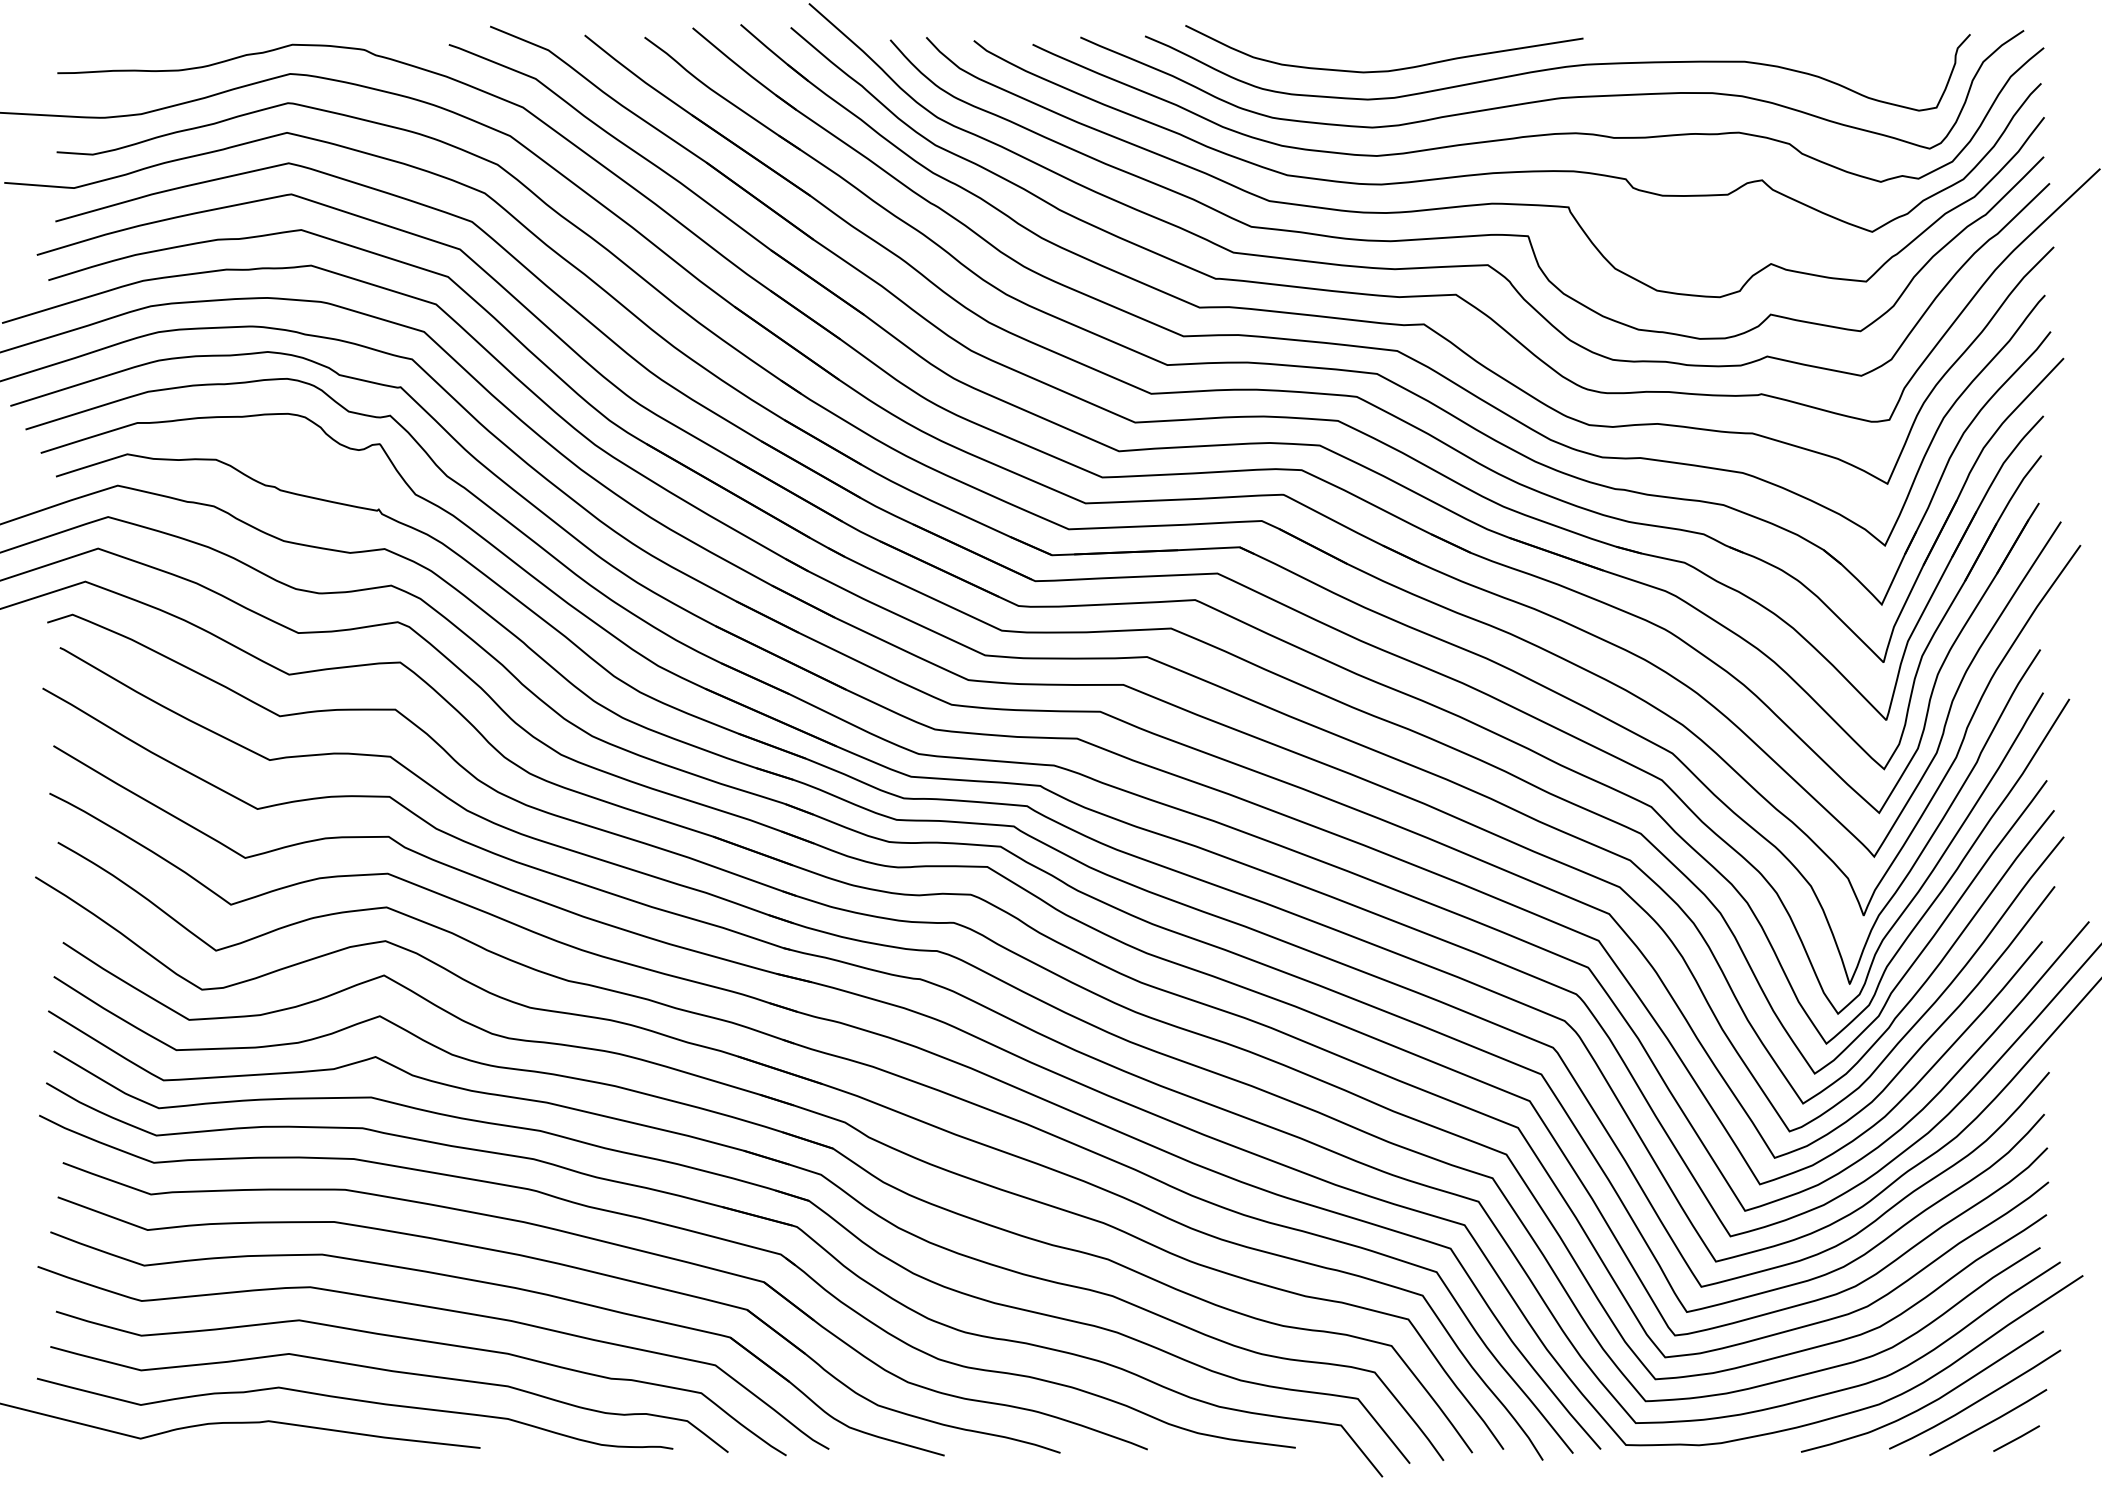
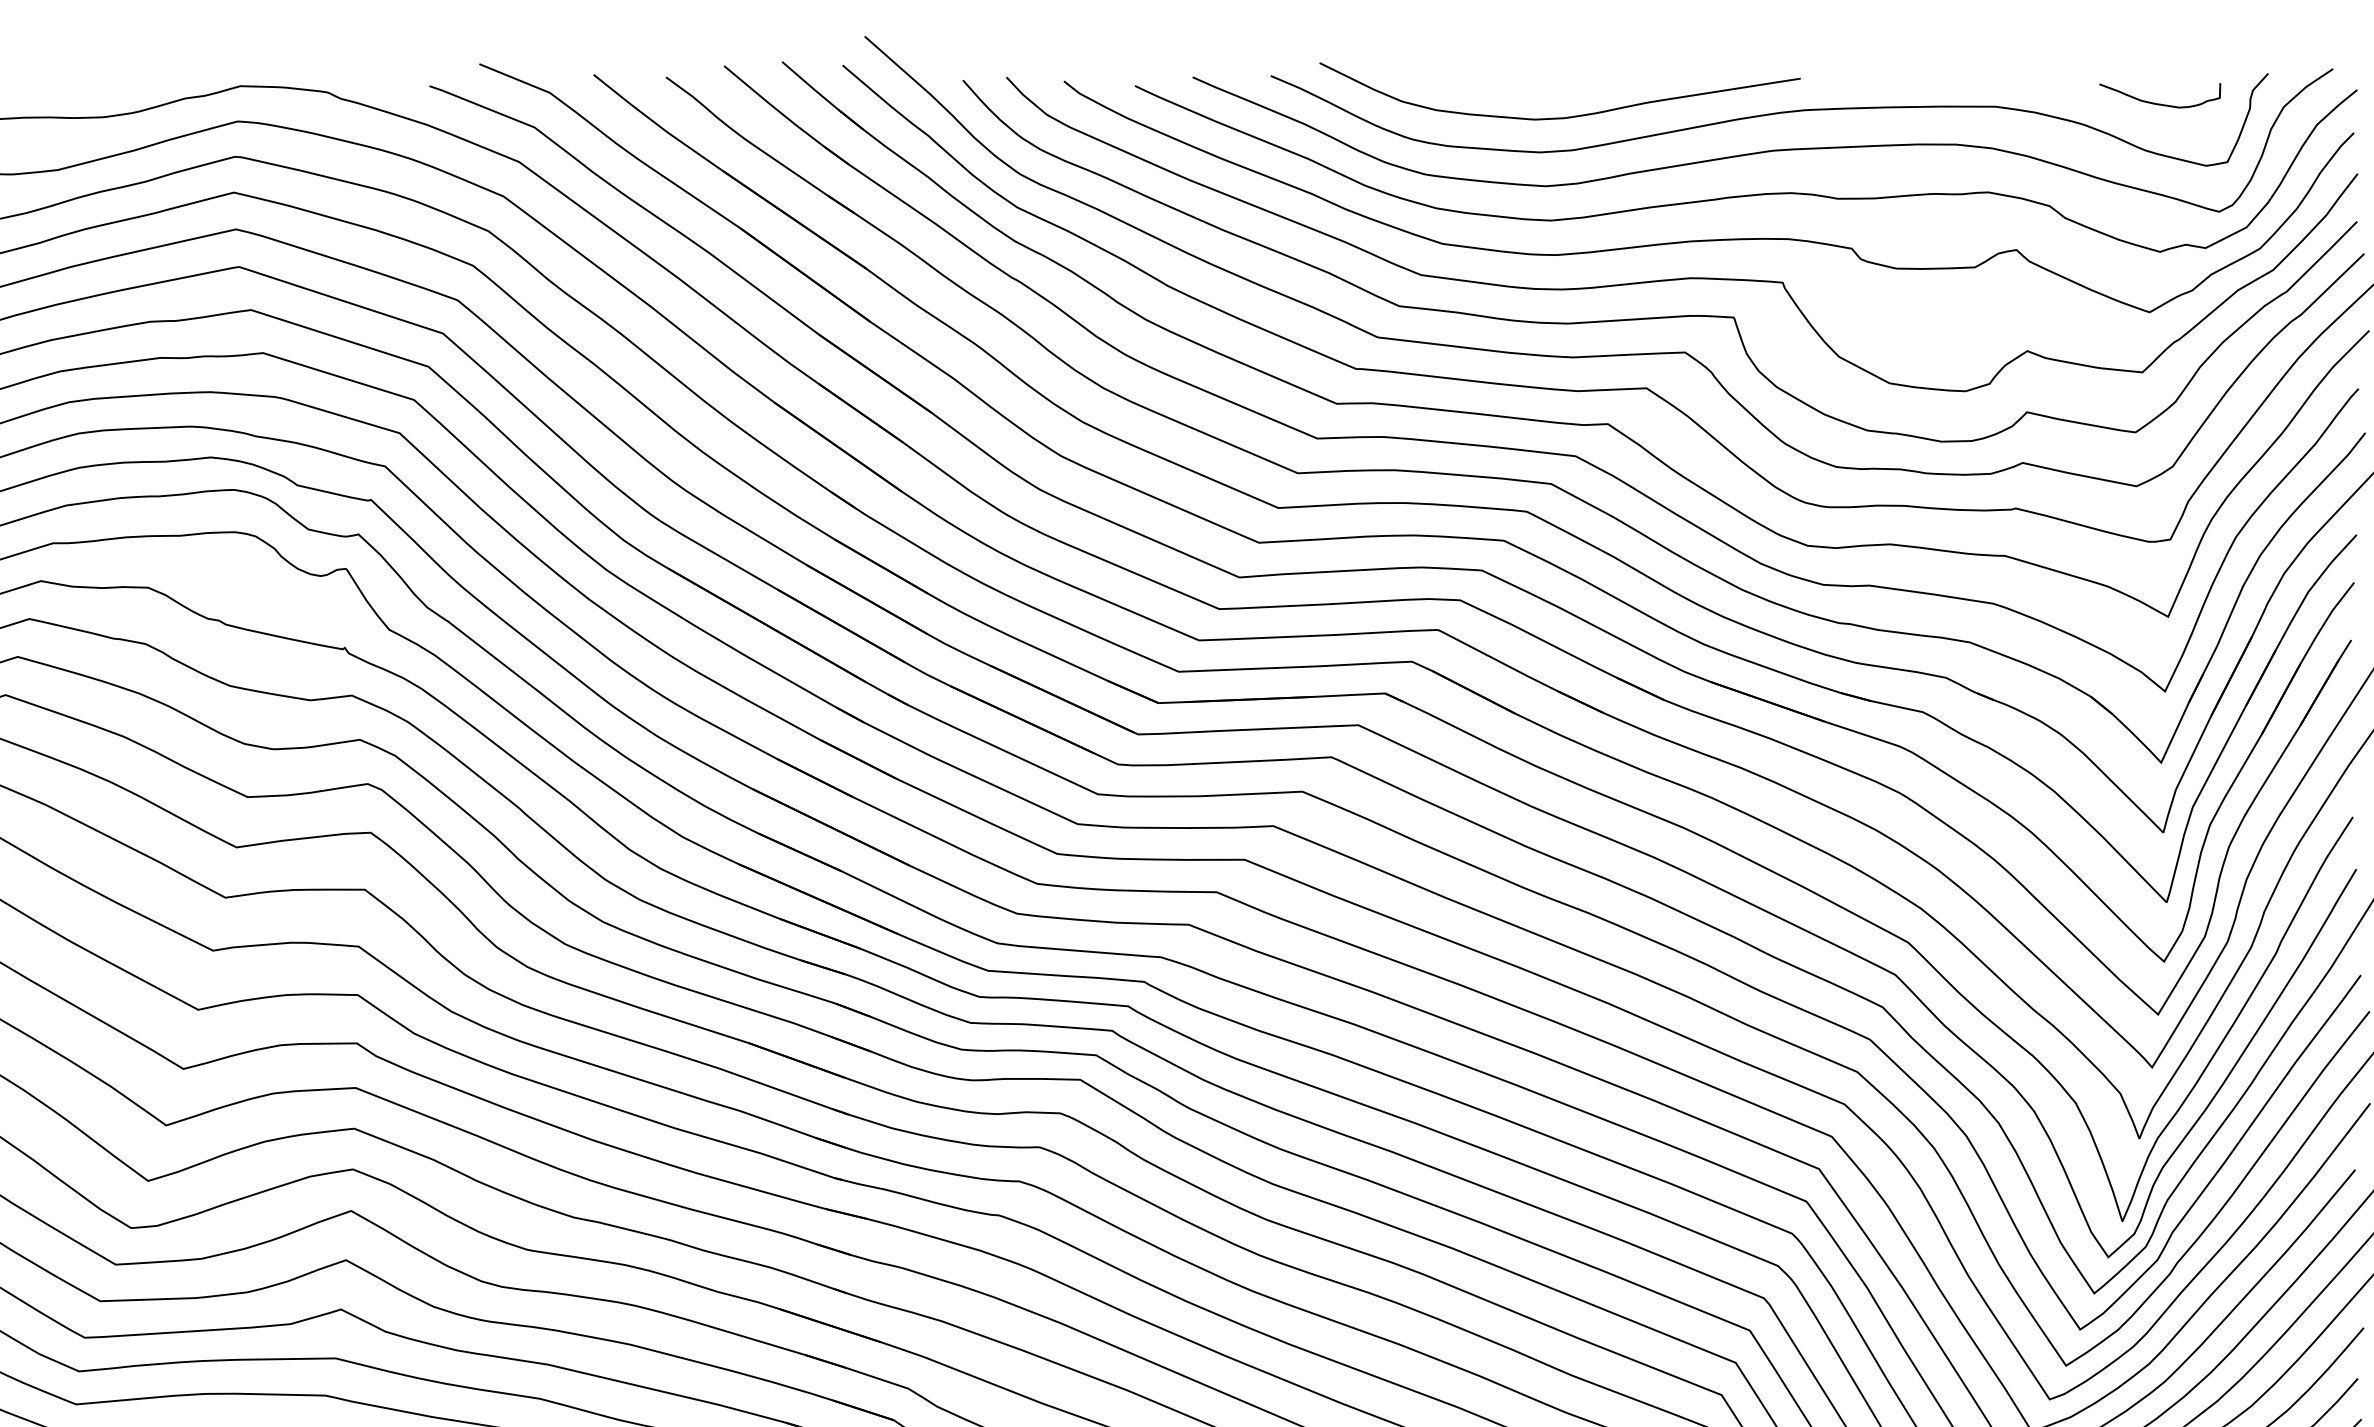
curve: (1879, 58) -> (2158, 102), added

